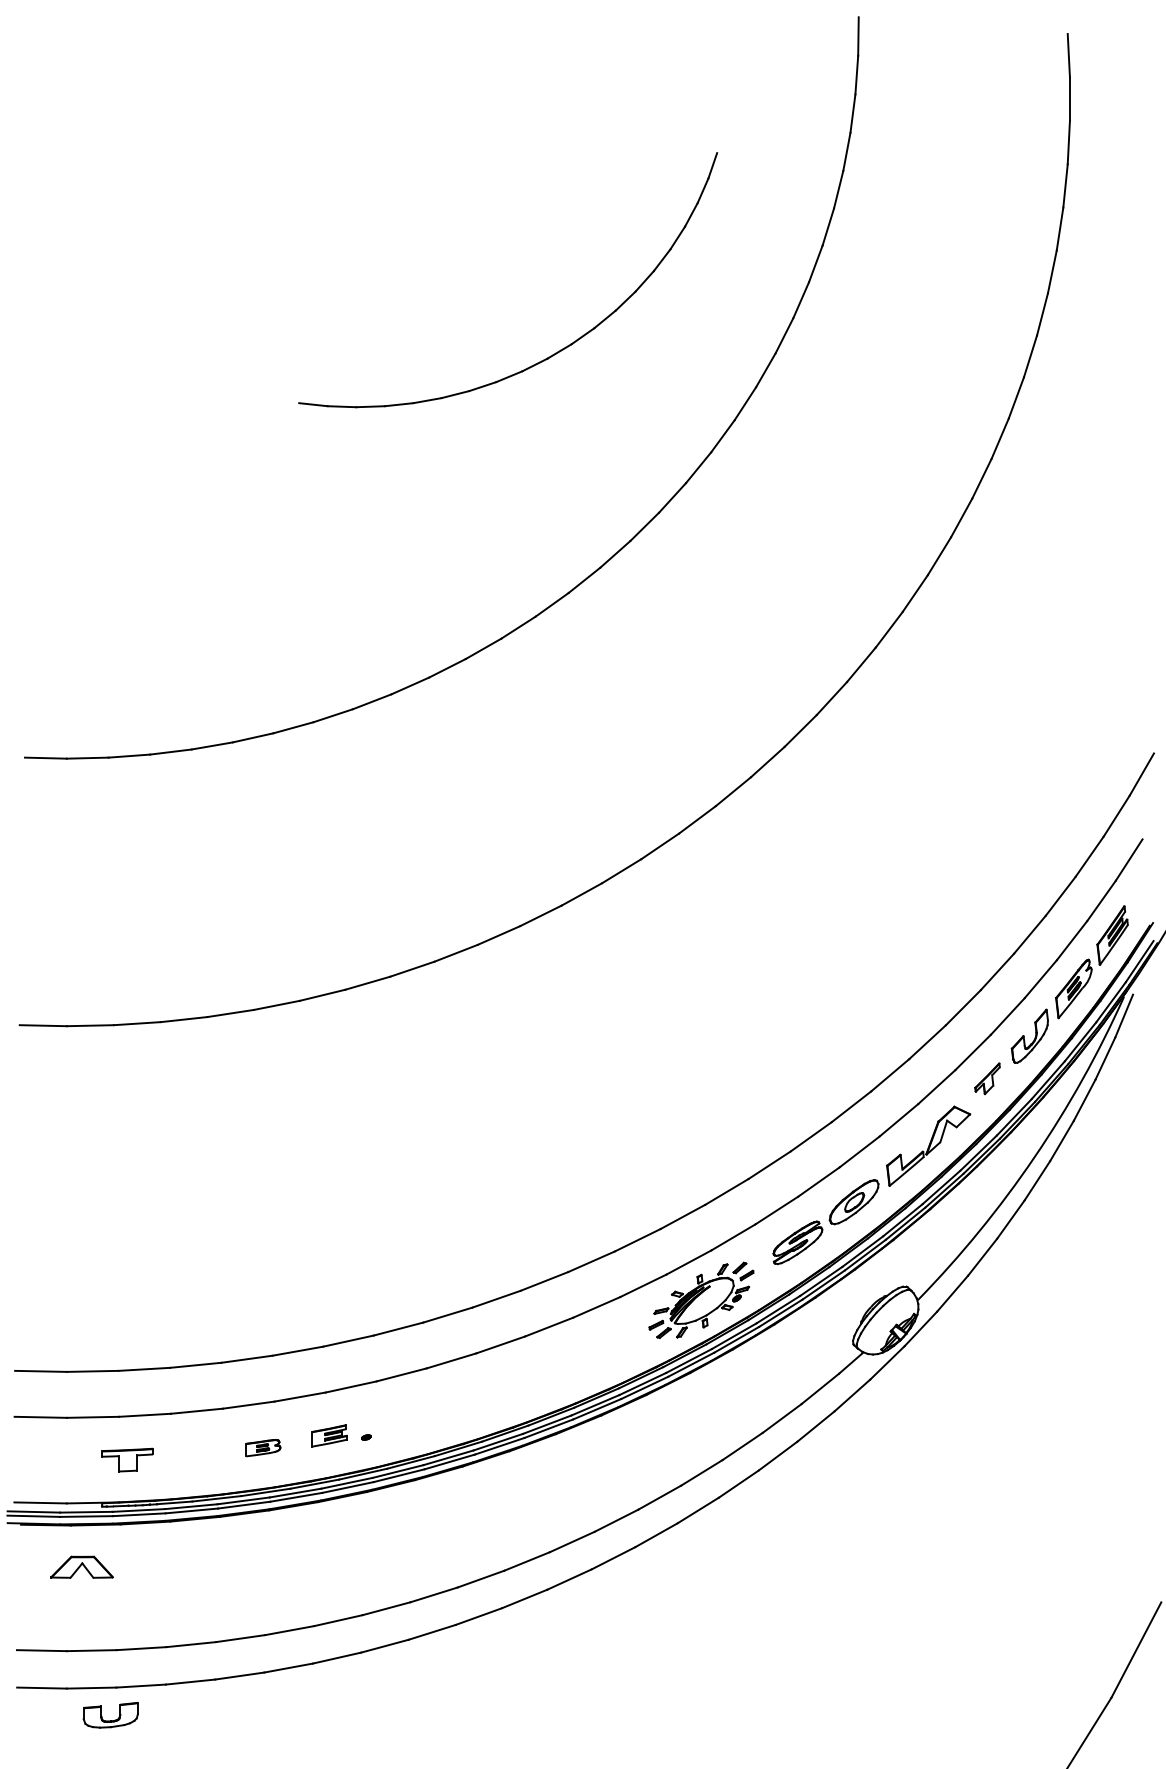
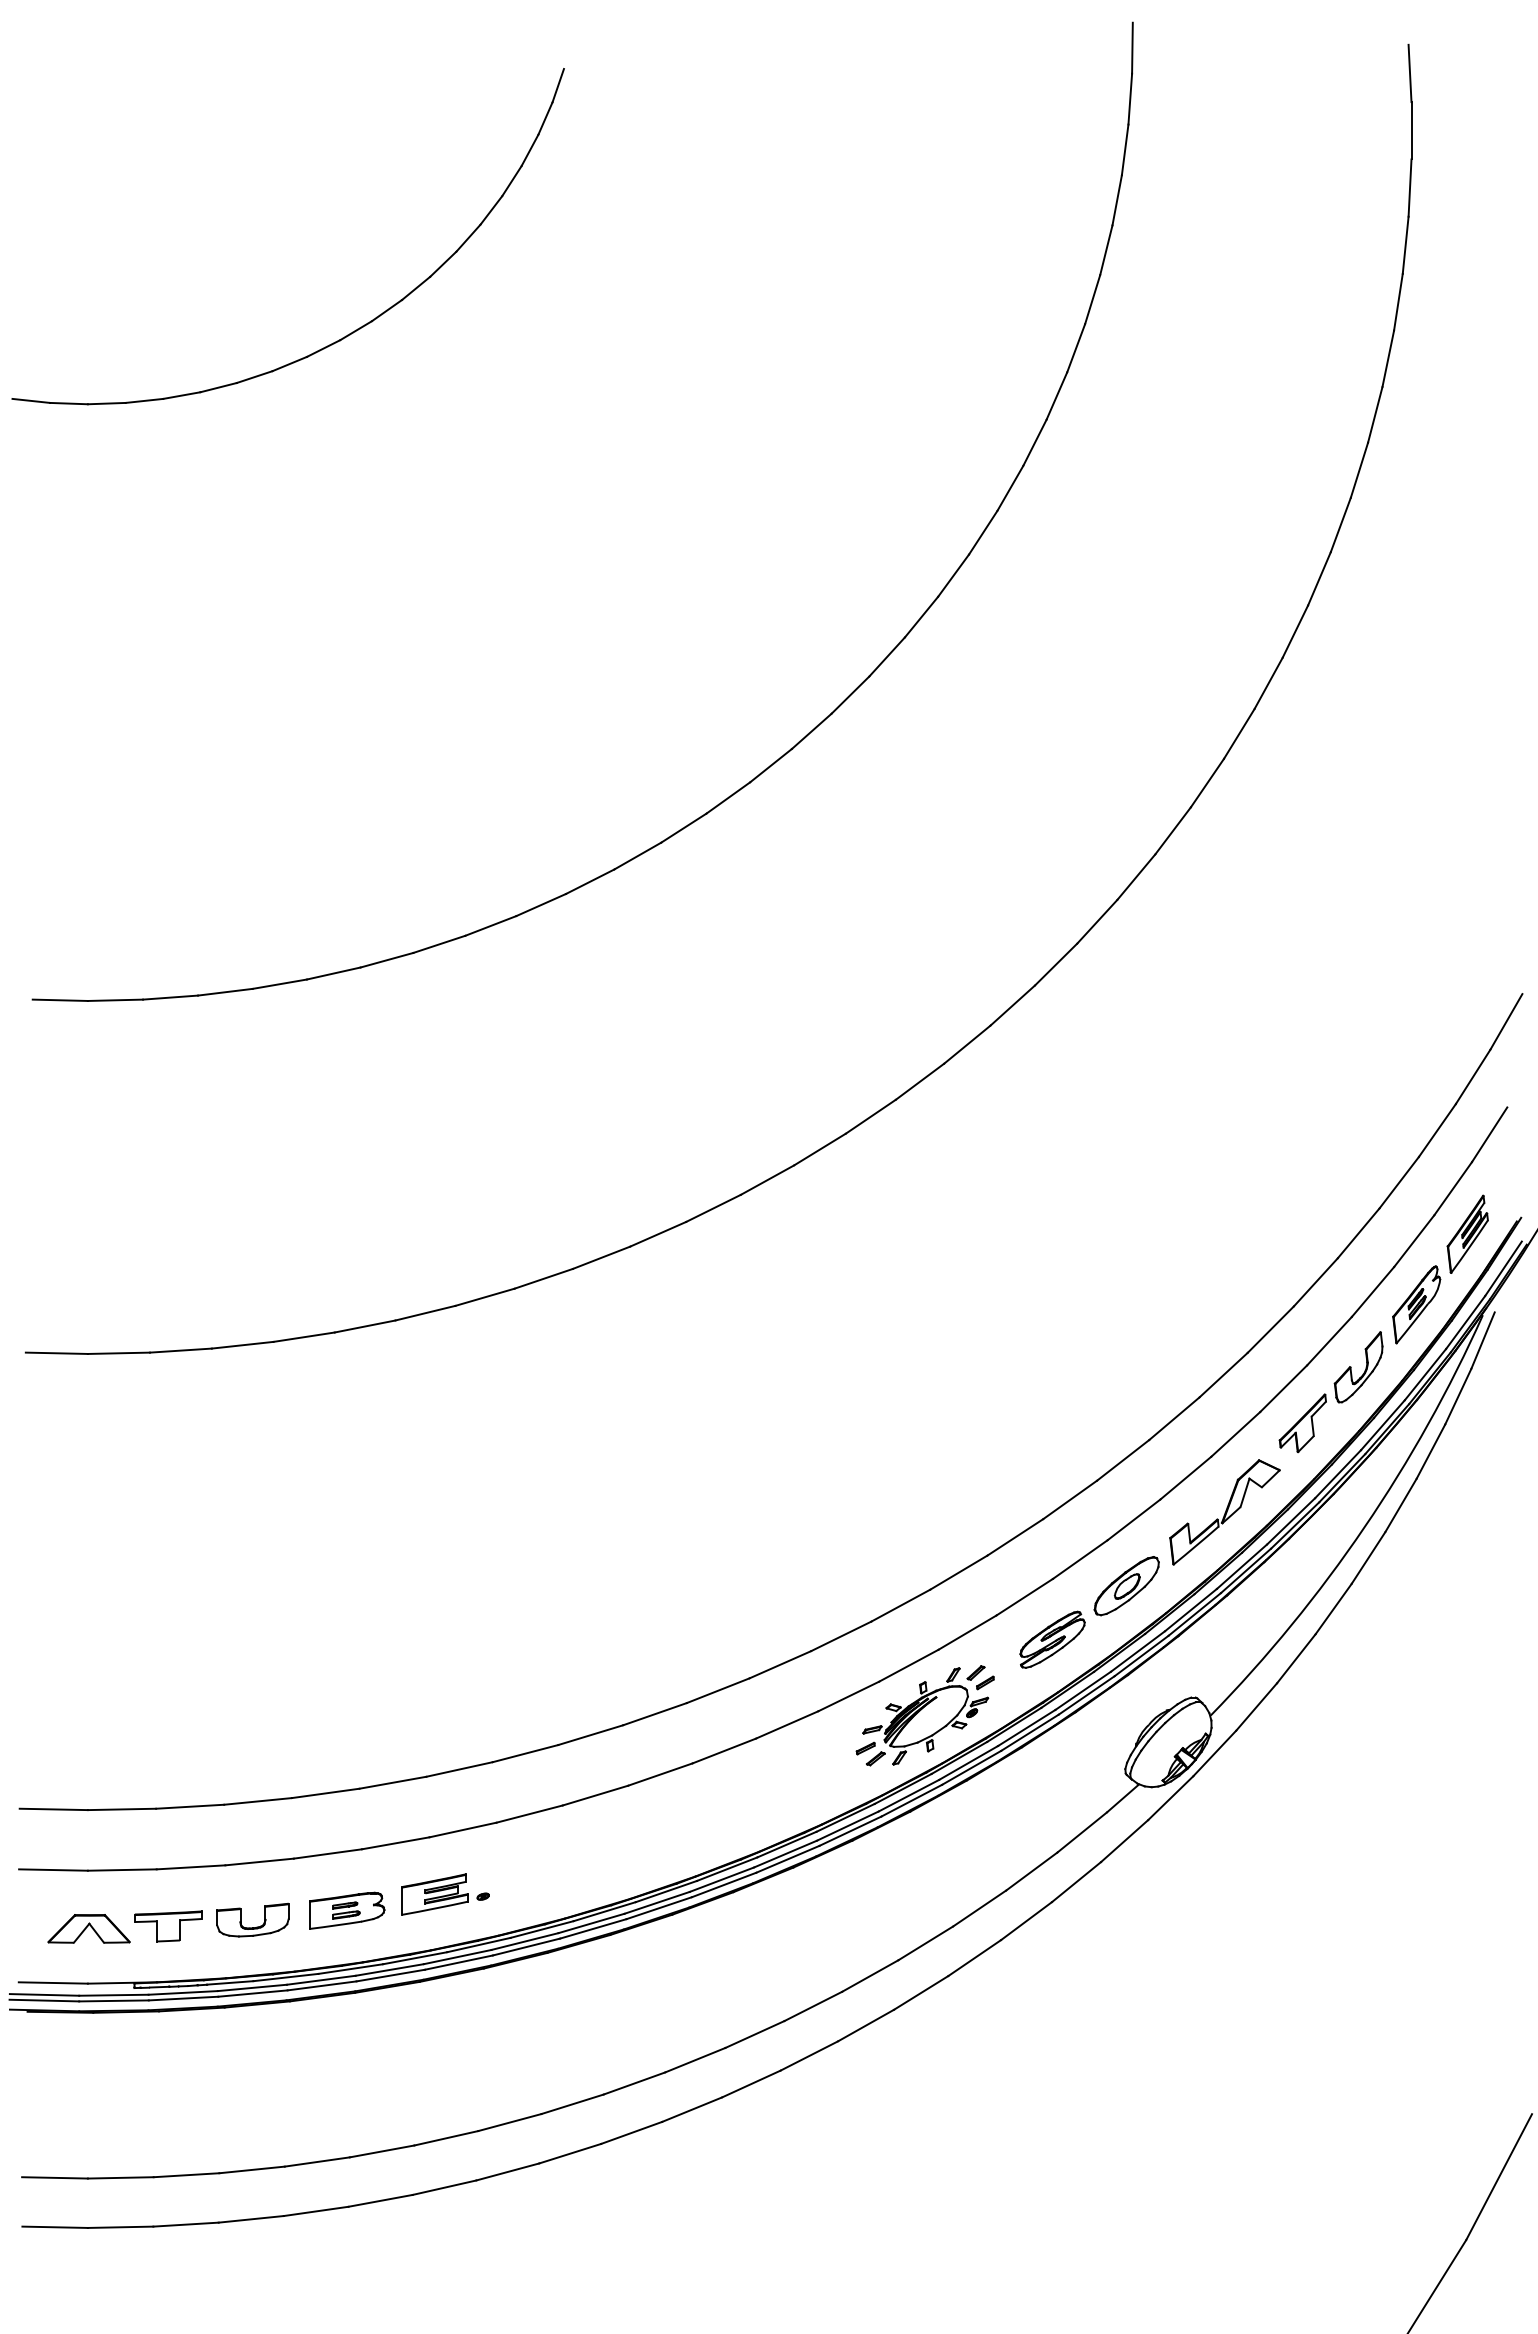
part: (553, 354) -> (347, 334), moved
part: (987, 1078) -> (1302, 1423), size x1.43
part: (329, 1435) -> (434, 1894), size x1.43
part: (263, 1447) -> (347, 1910), size x1.67
part: (81, 1566) -> (88, 1928), moved
part: (110, 1720) -> (252, 1927), moved

